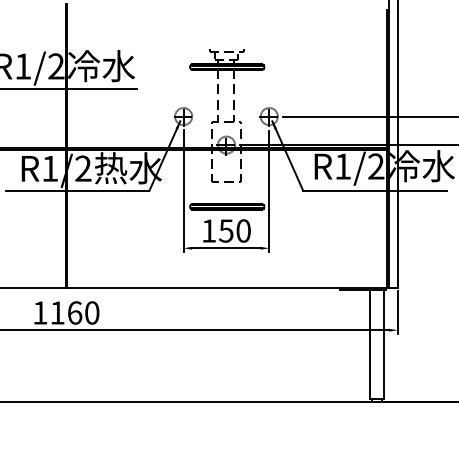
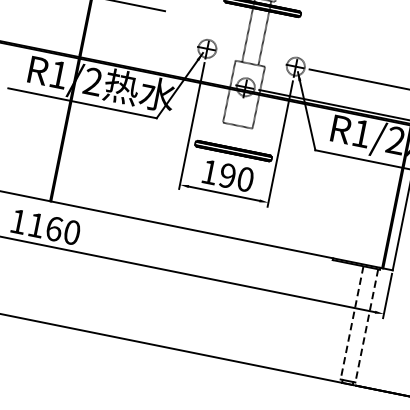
text: (225, 230) -> (226, 175), 150 -> 190
line: (369, 344) -> (351, 322), solid -> dashed
line: (383, 344) -> (366, 325), solid -> dashed

